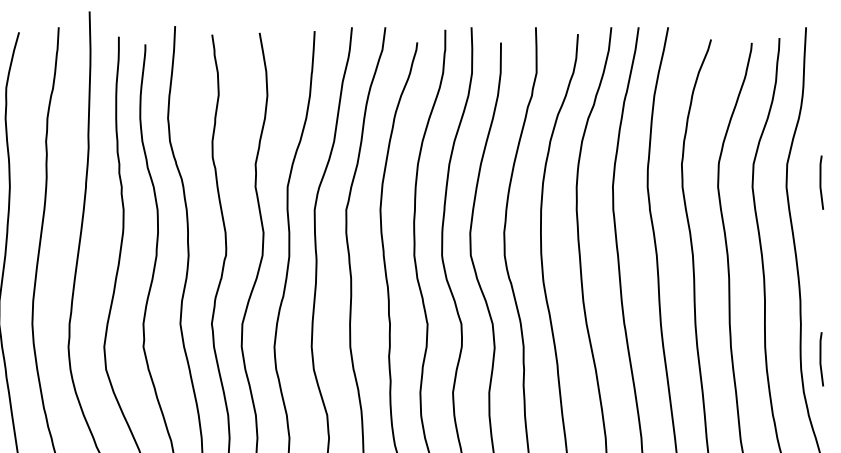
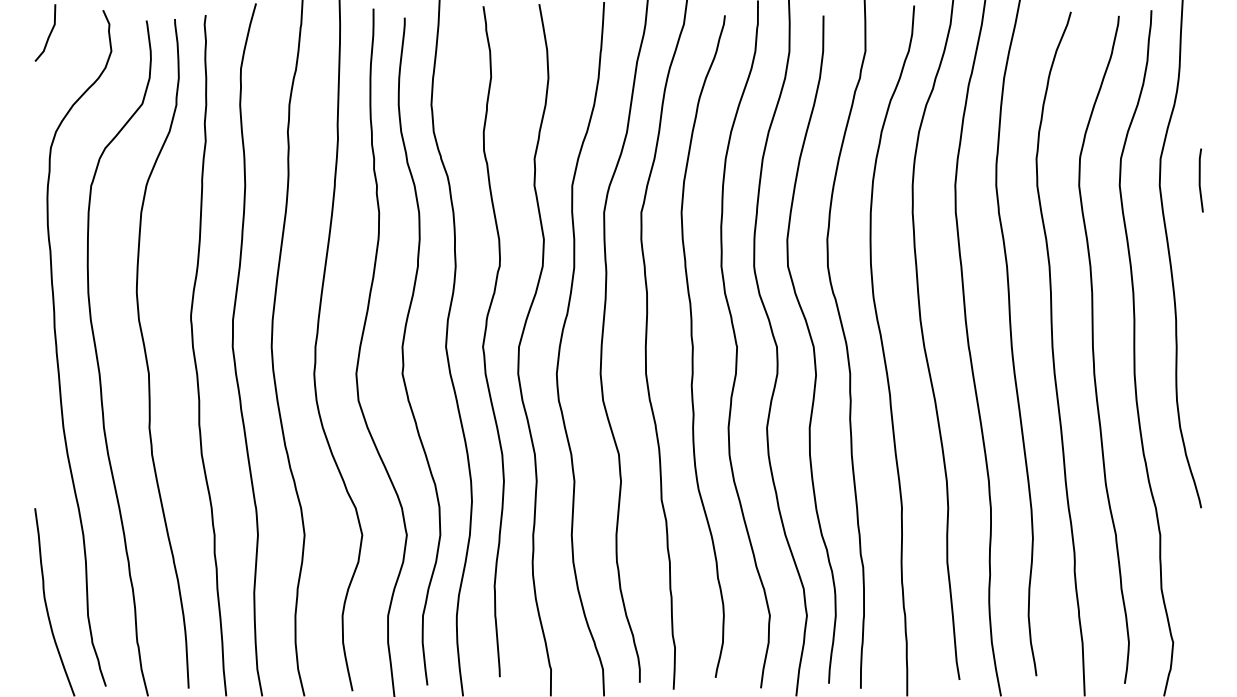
line: (821, 359) -> (1200, 388), removed

